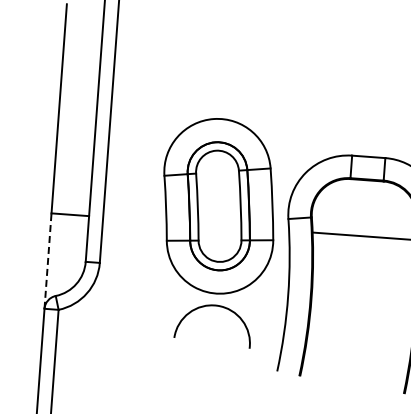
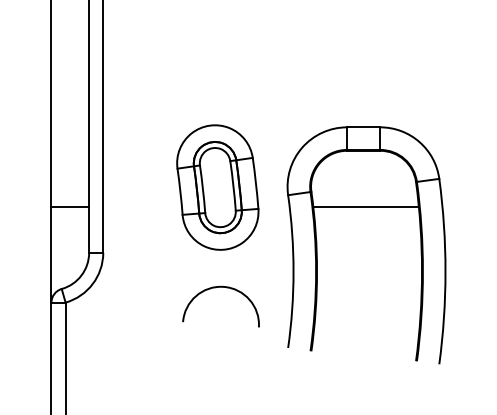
part: (218, 206) -> (217, 187), size x0.71
line: (48, 260) -> (51, 254), dashed -> solid

